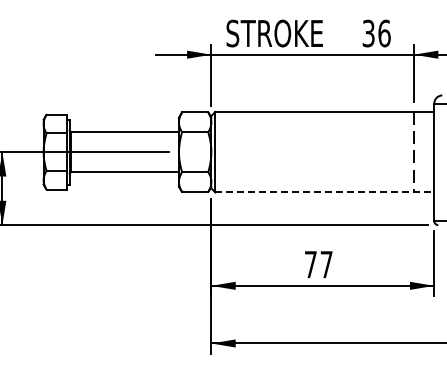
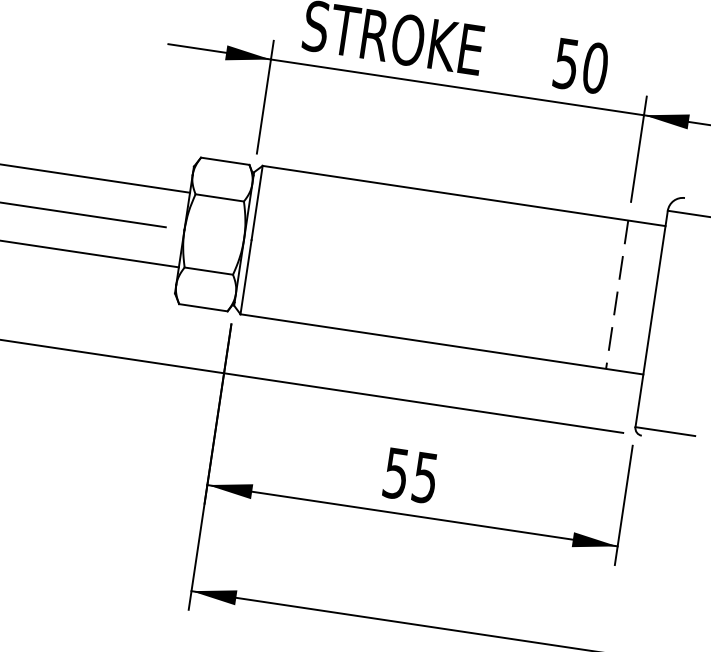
text: (376, 33) -> (580, 65), 36 -> 50
line: (325, 192) -> (443, 344), dashed -> solid
text: (318, 264) -> (410, 475), 77 -> 55

